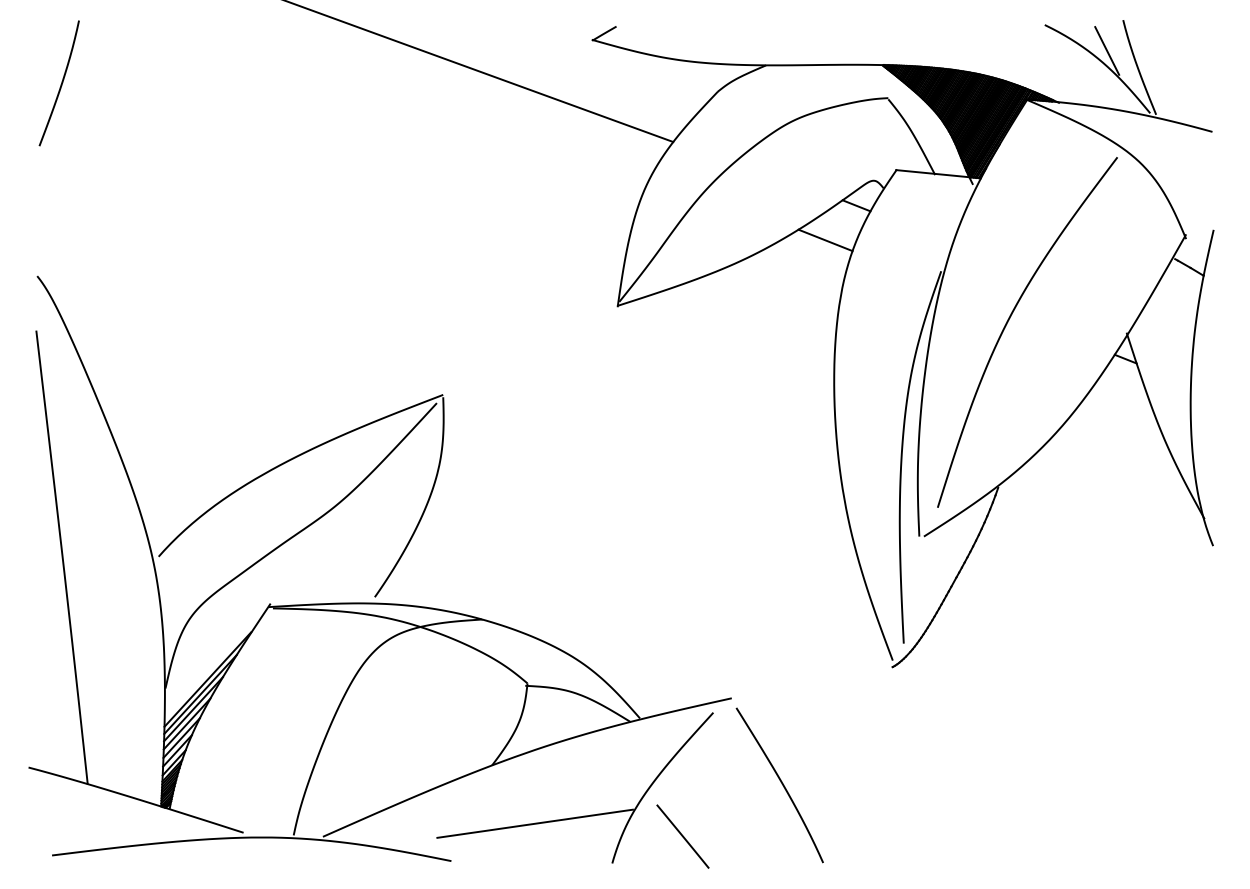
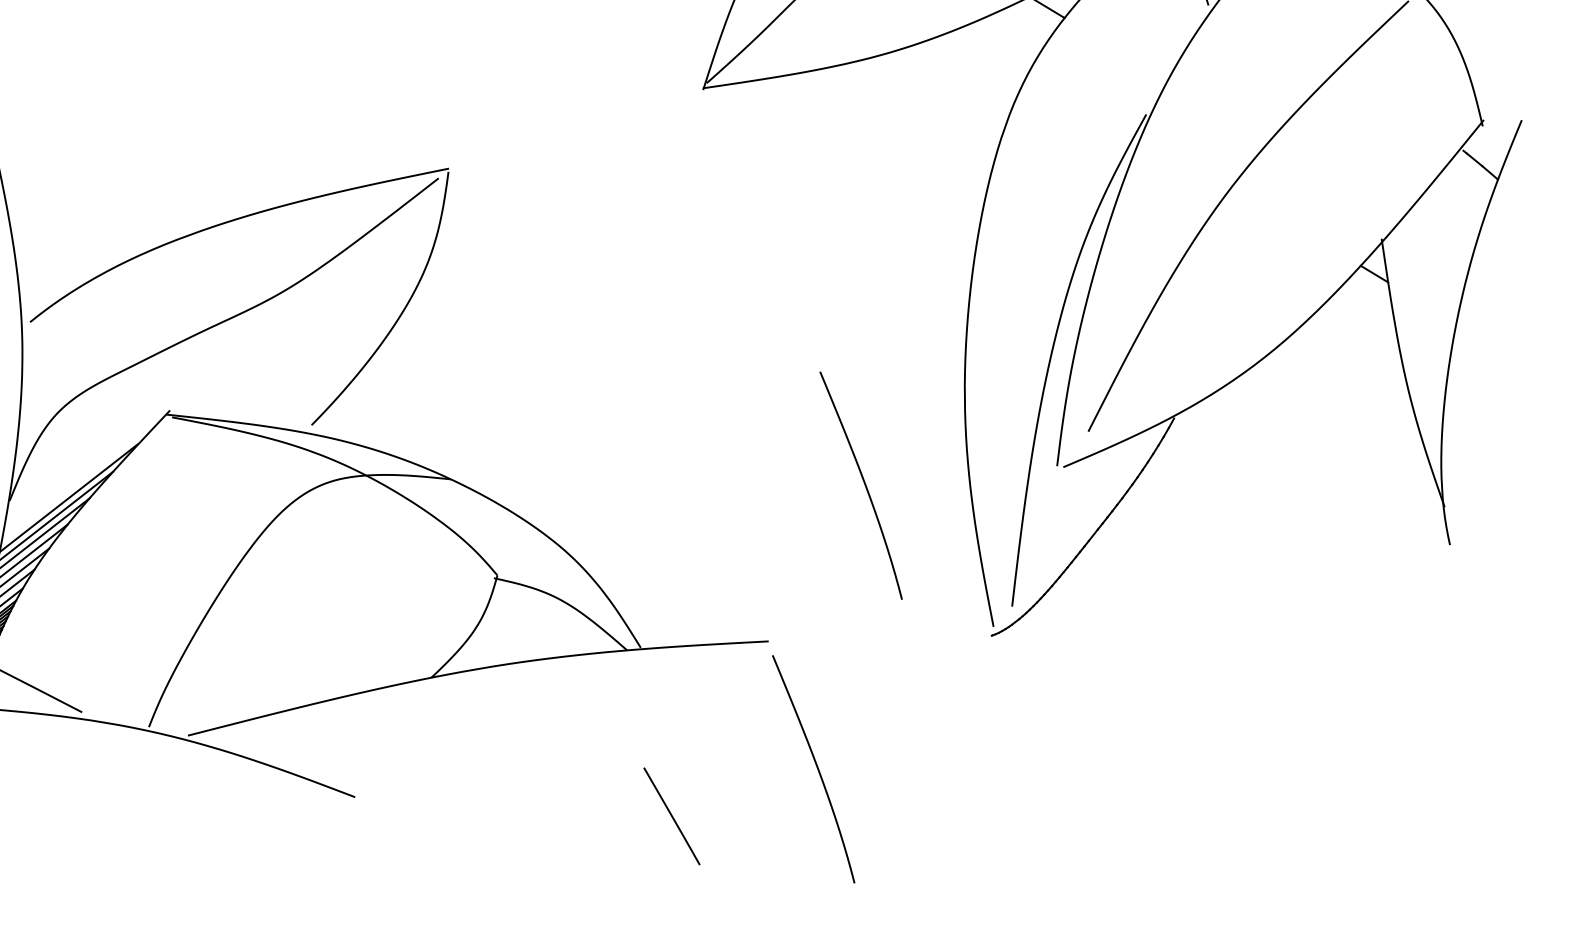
line: (825, 240) -> (997, 47), removed
curve: (781, 573) -> (863, 484), added
part: (576, 816) -> (533, 765), removed

